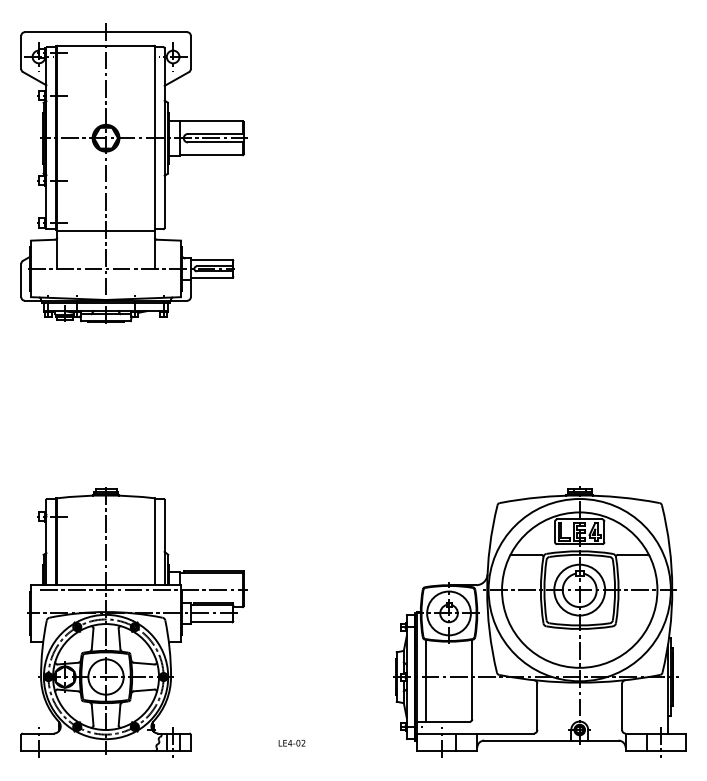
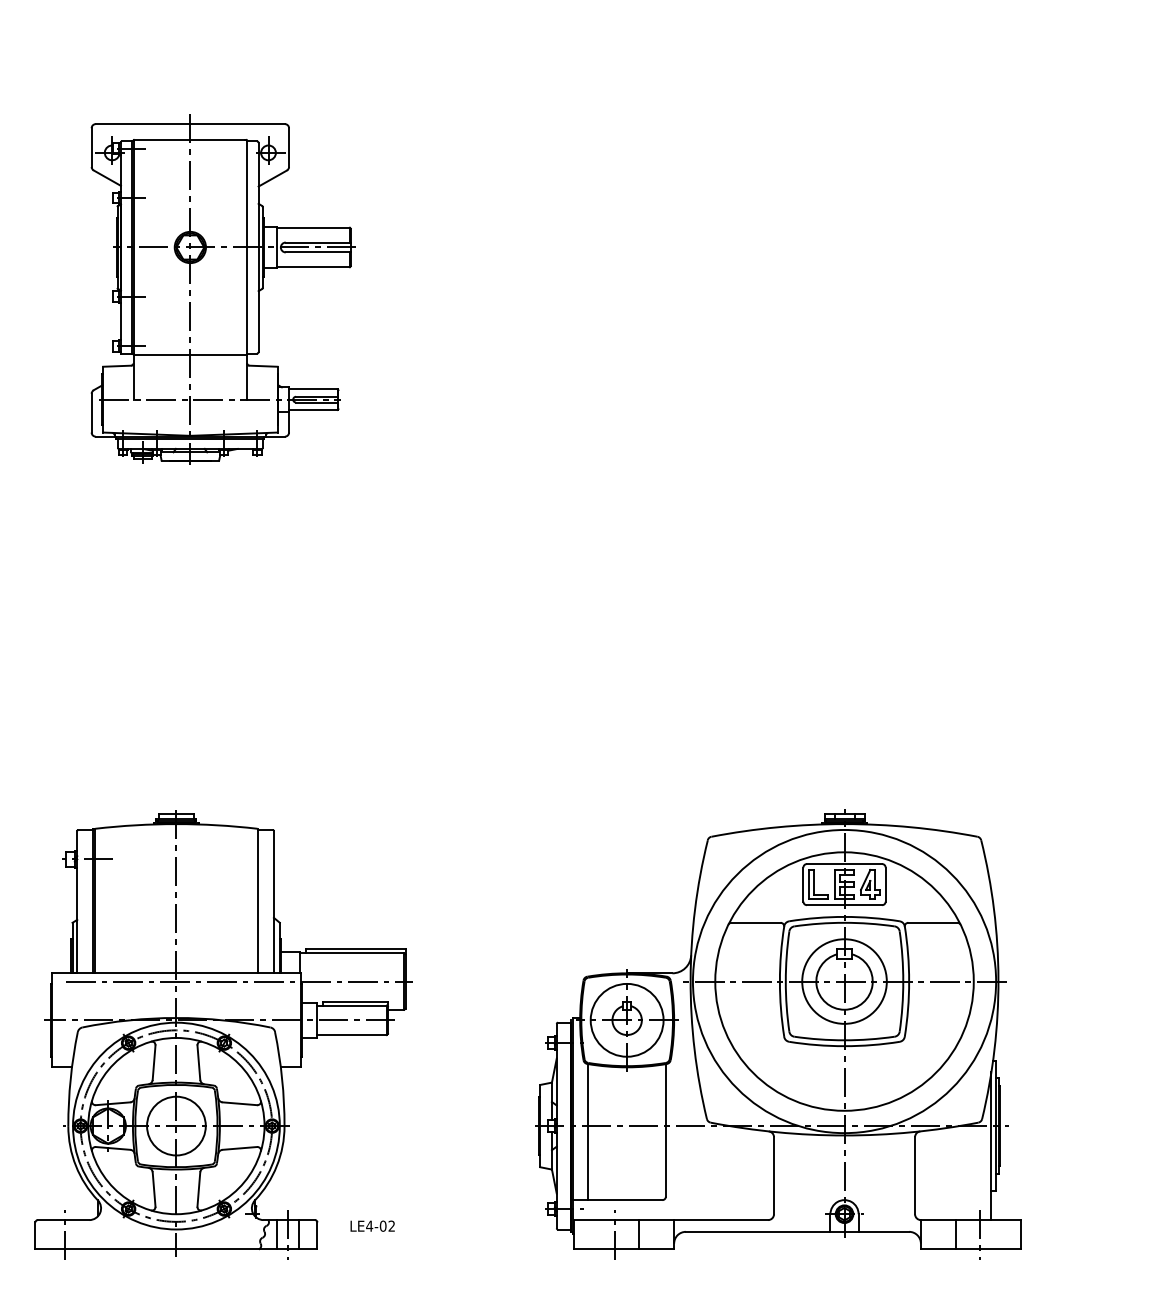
part: (133, 173) -> (222, 288), size x0.7
part: (539, 621) -> (777, 1033), moved
text: (291, 742) -> (371, 1225), moved

